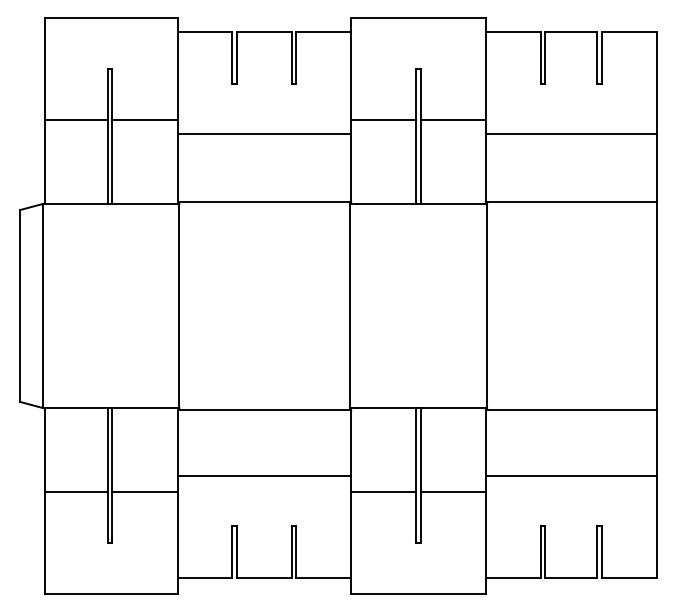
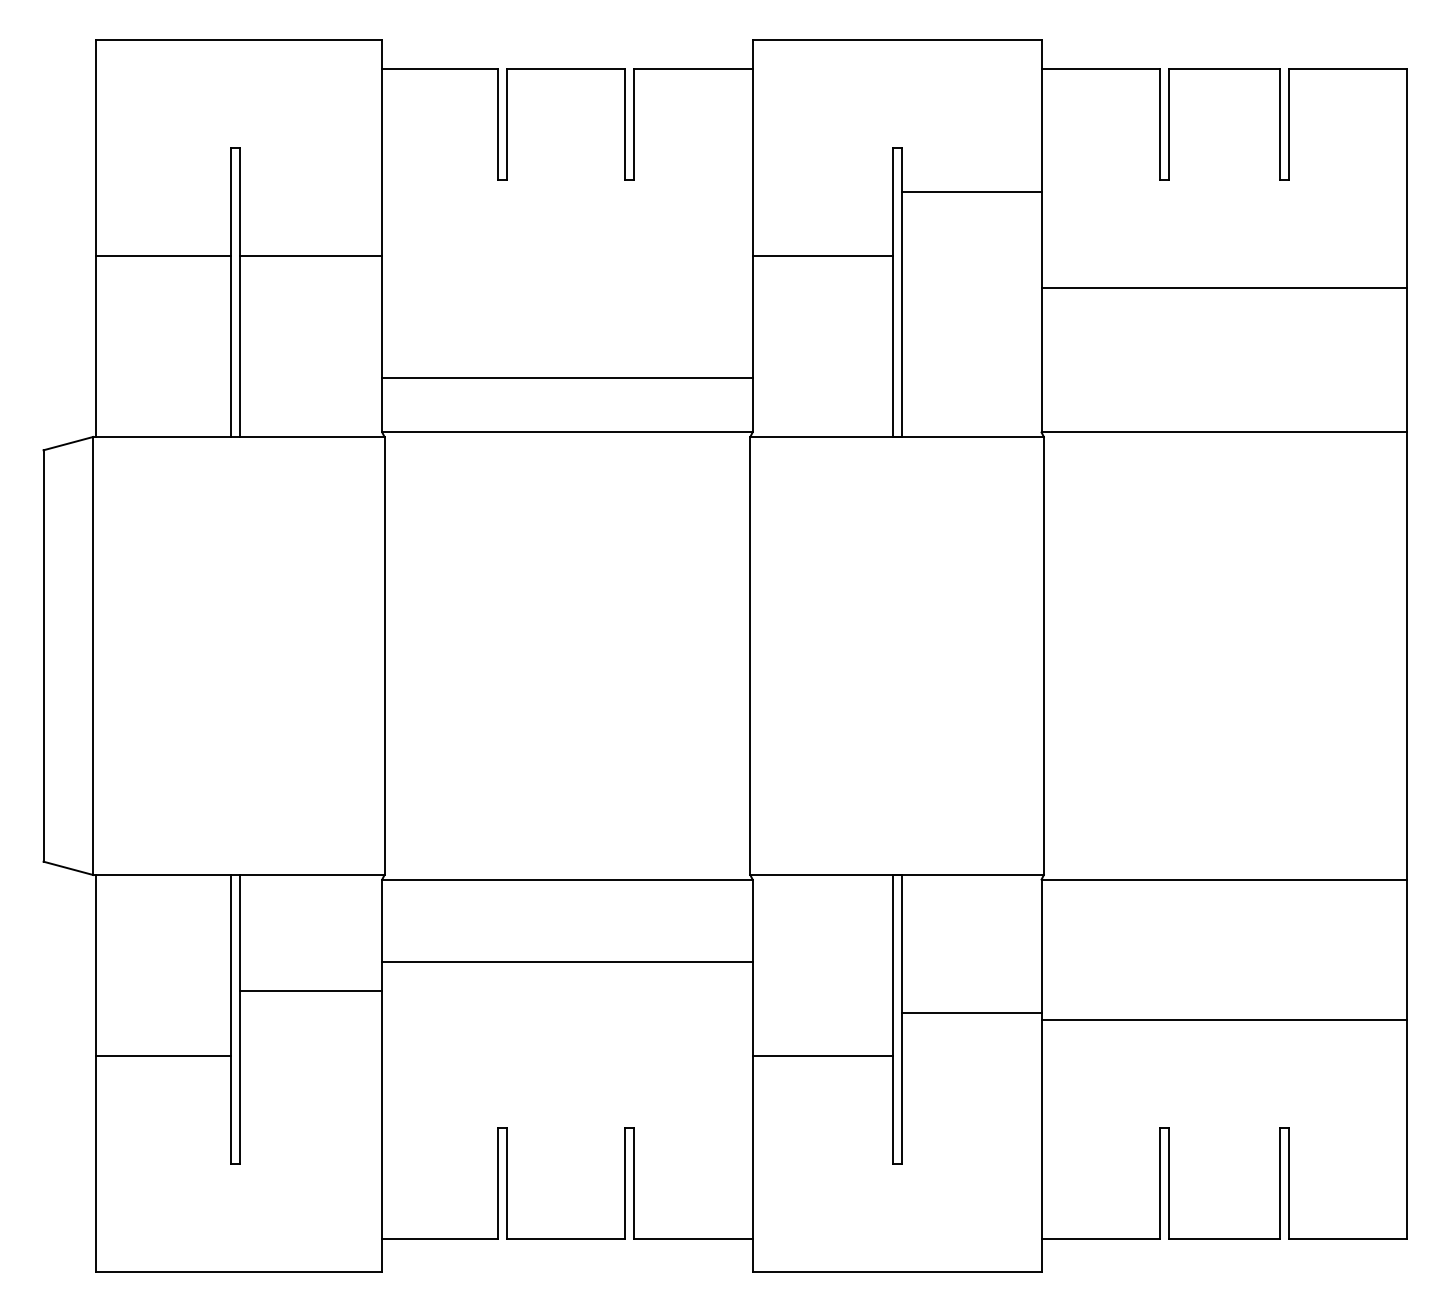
line: (453, 119) -> (971, 192), moved
line: (264, 134) -> (566, 378), moved
line: (264, 475) -> (566, 961), moved
line: (144, 492) -> (309, 991), moved
line: (453, 492) -> (971, 1012), moved

